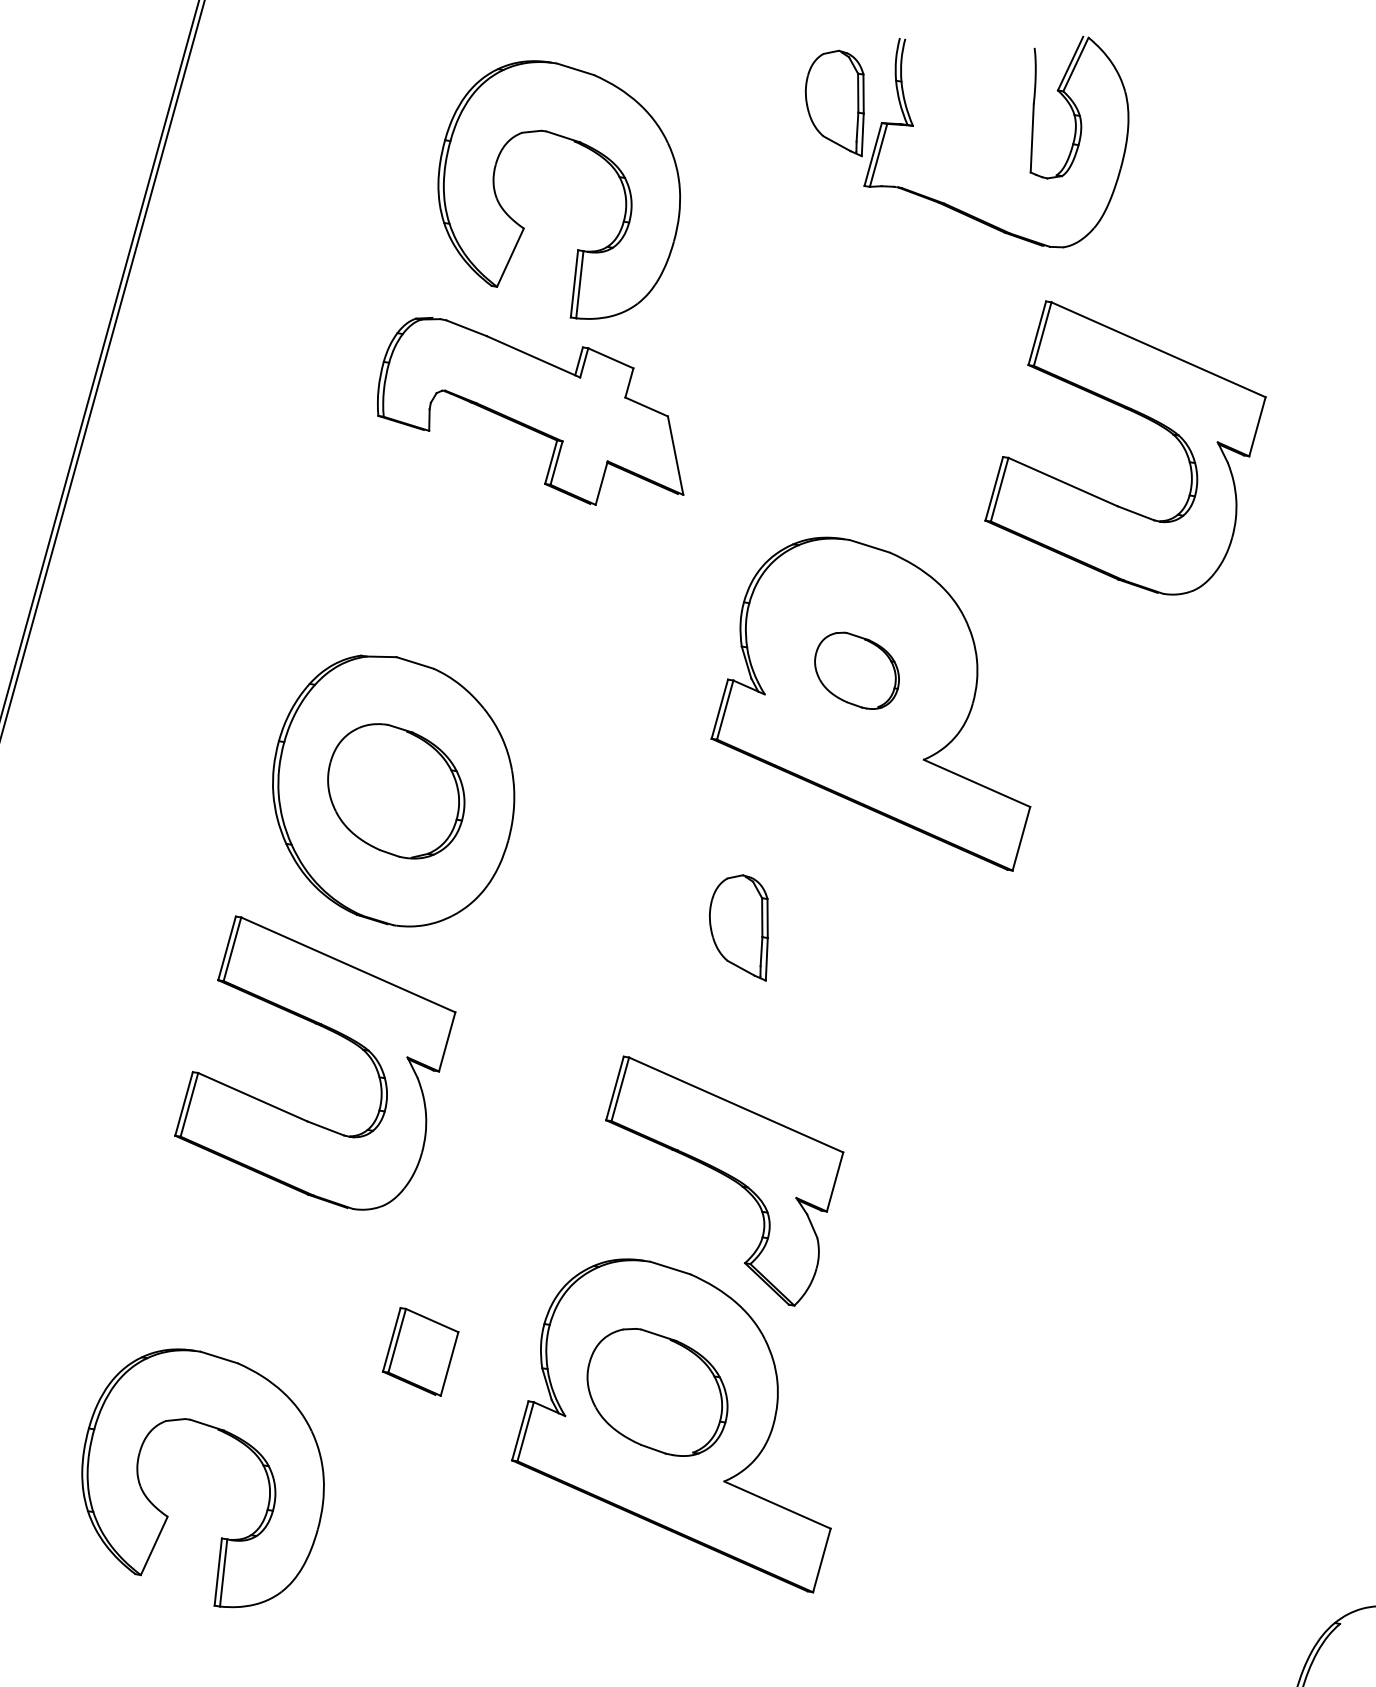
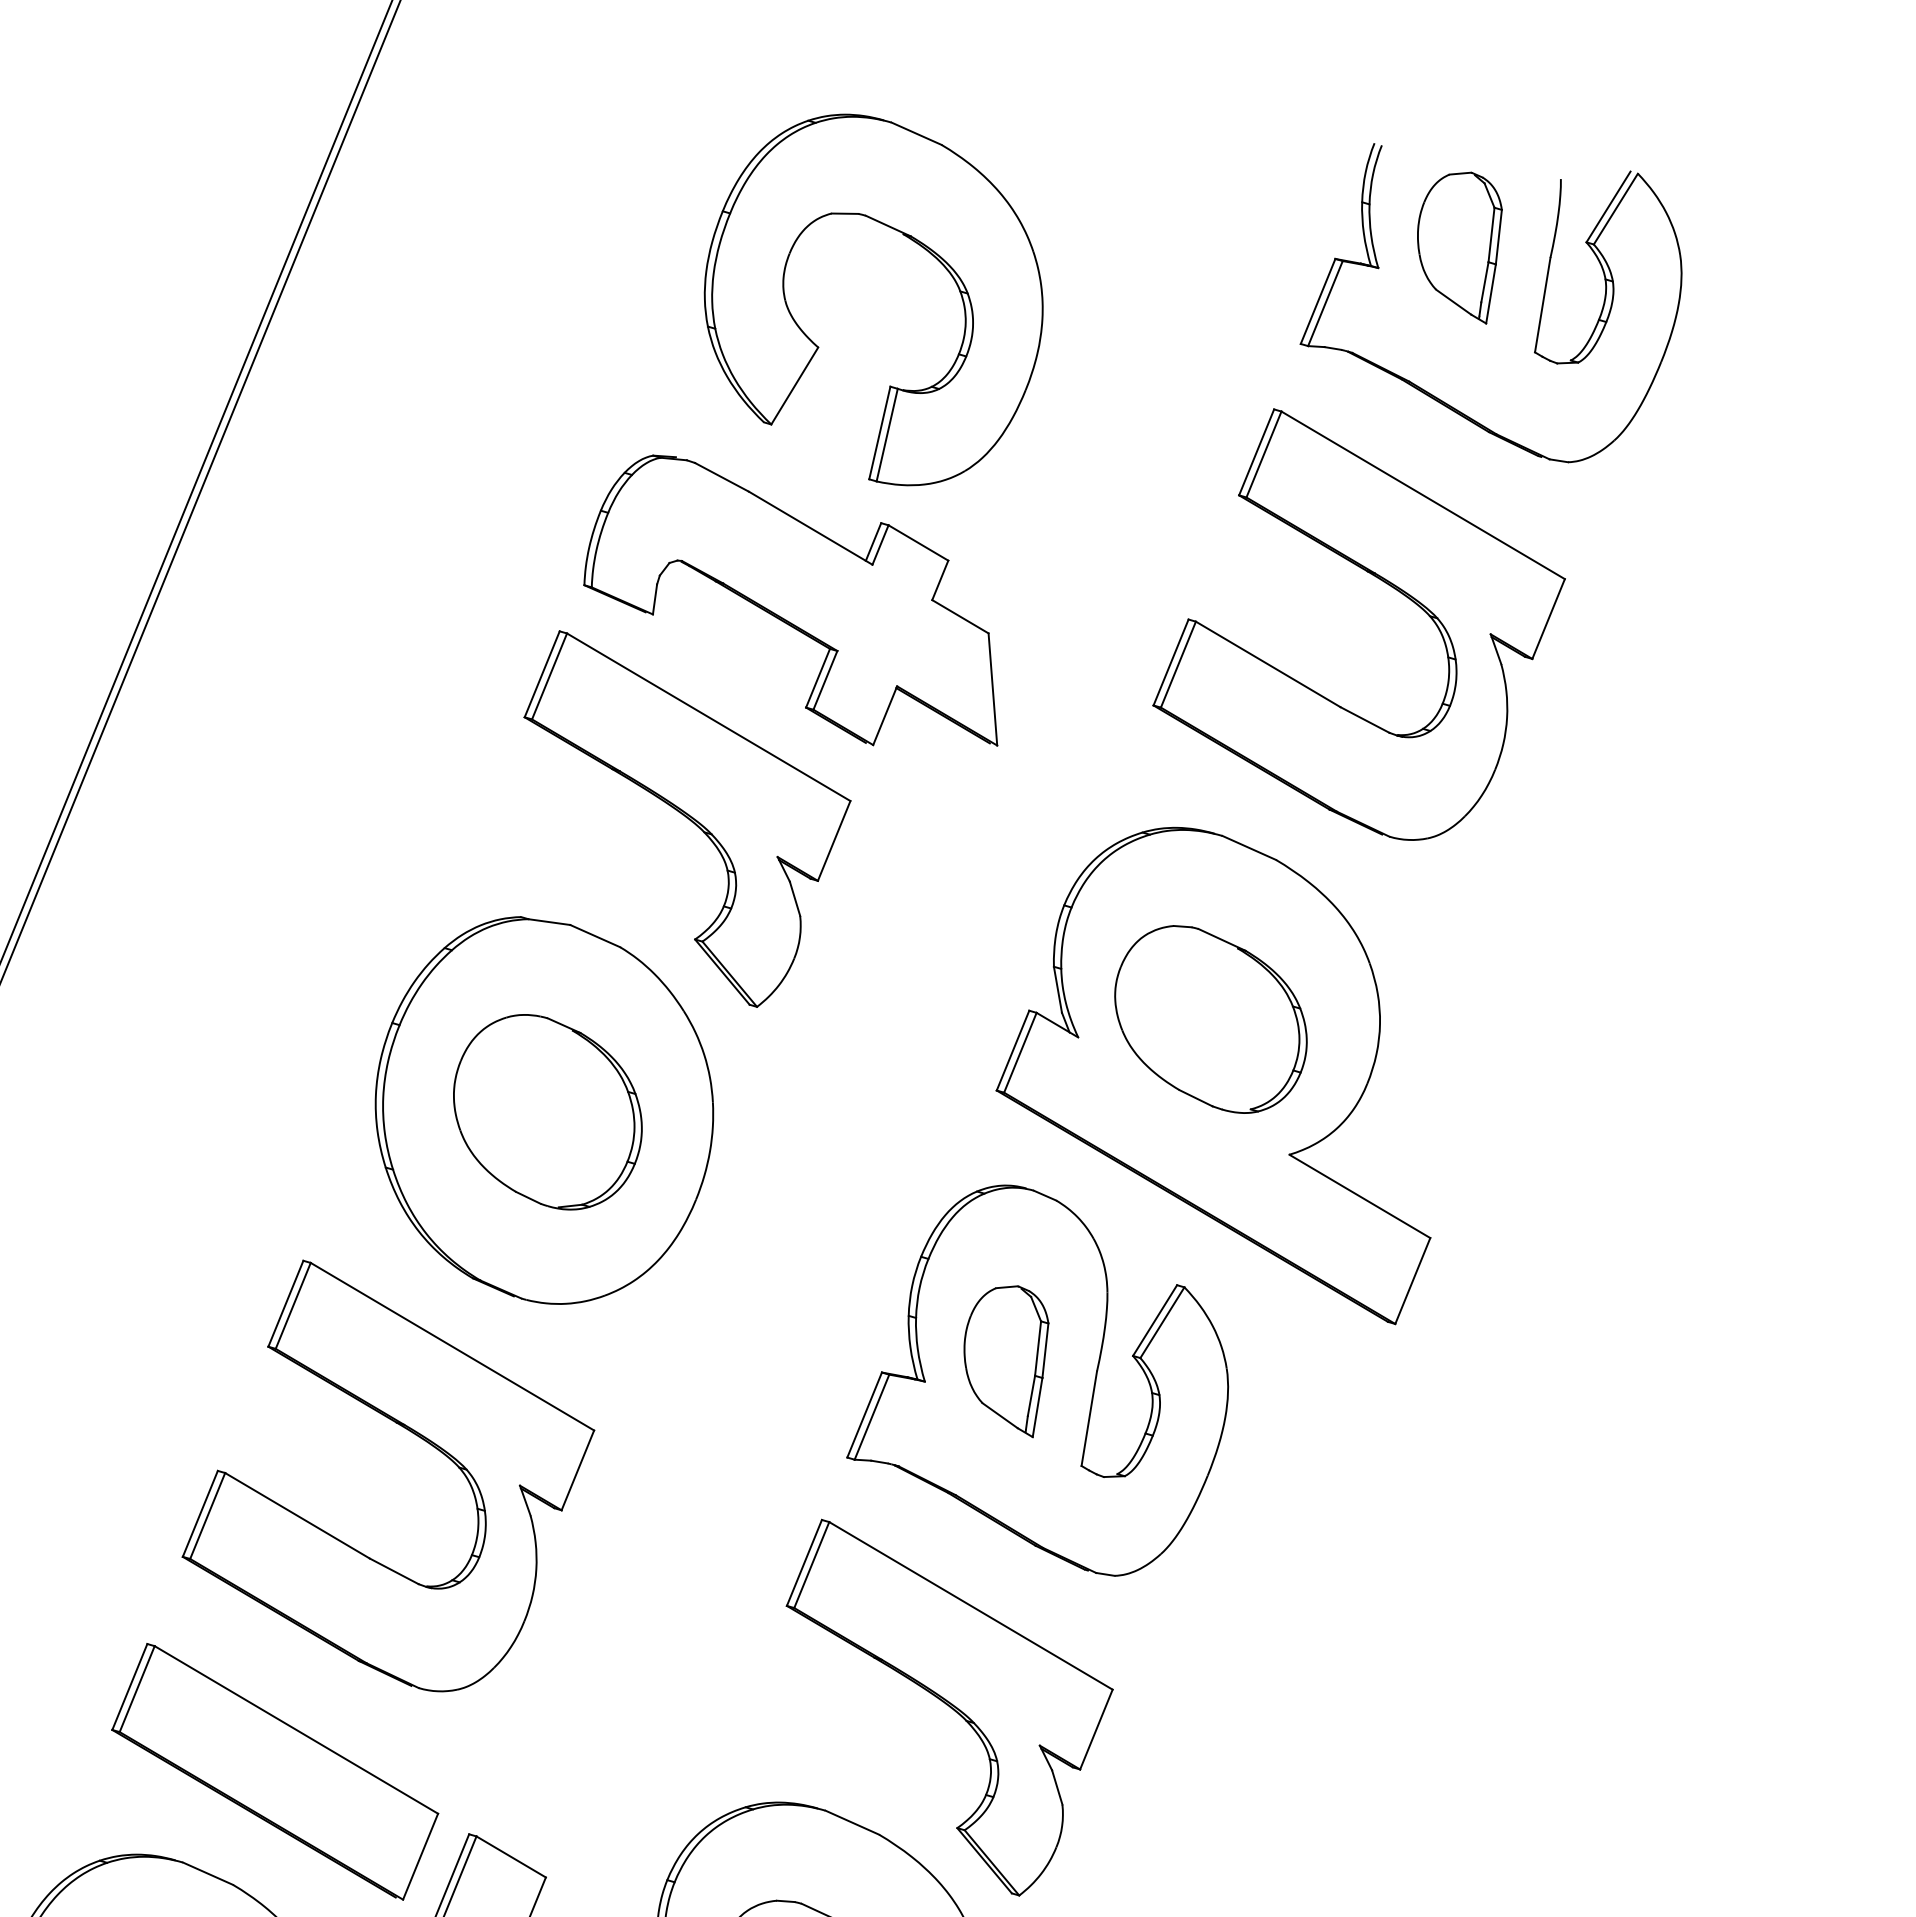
part: (834, 103) -> (1456, 245), moved
part: (1136, 414) -> (1381, 582), moved
part: (465, 574) -> (680, 820), added
part: (856, 670) -> (1210, 1019), size x1.67
part: (768, 937) -> (1043, 1377), added
part: (257, 1279) -> (274, 1770), added

